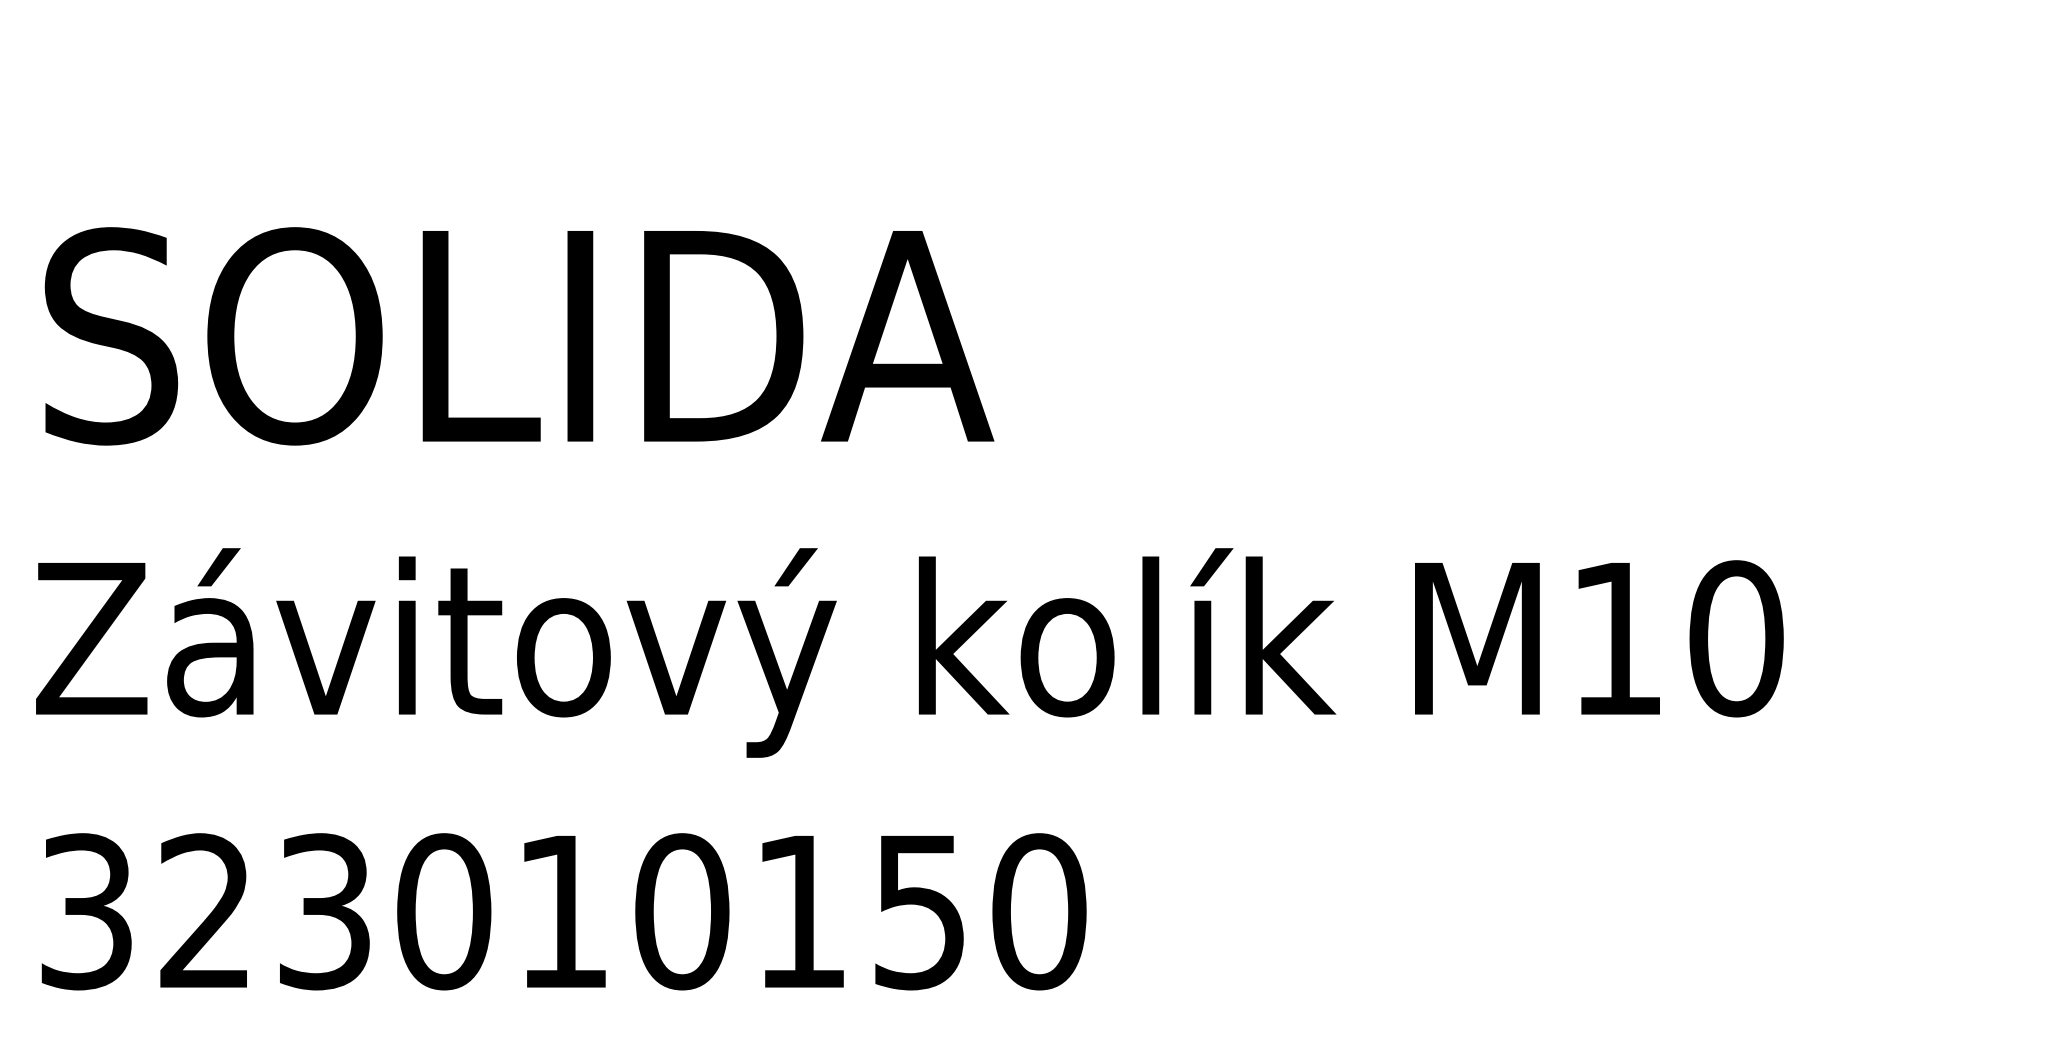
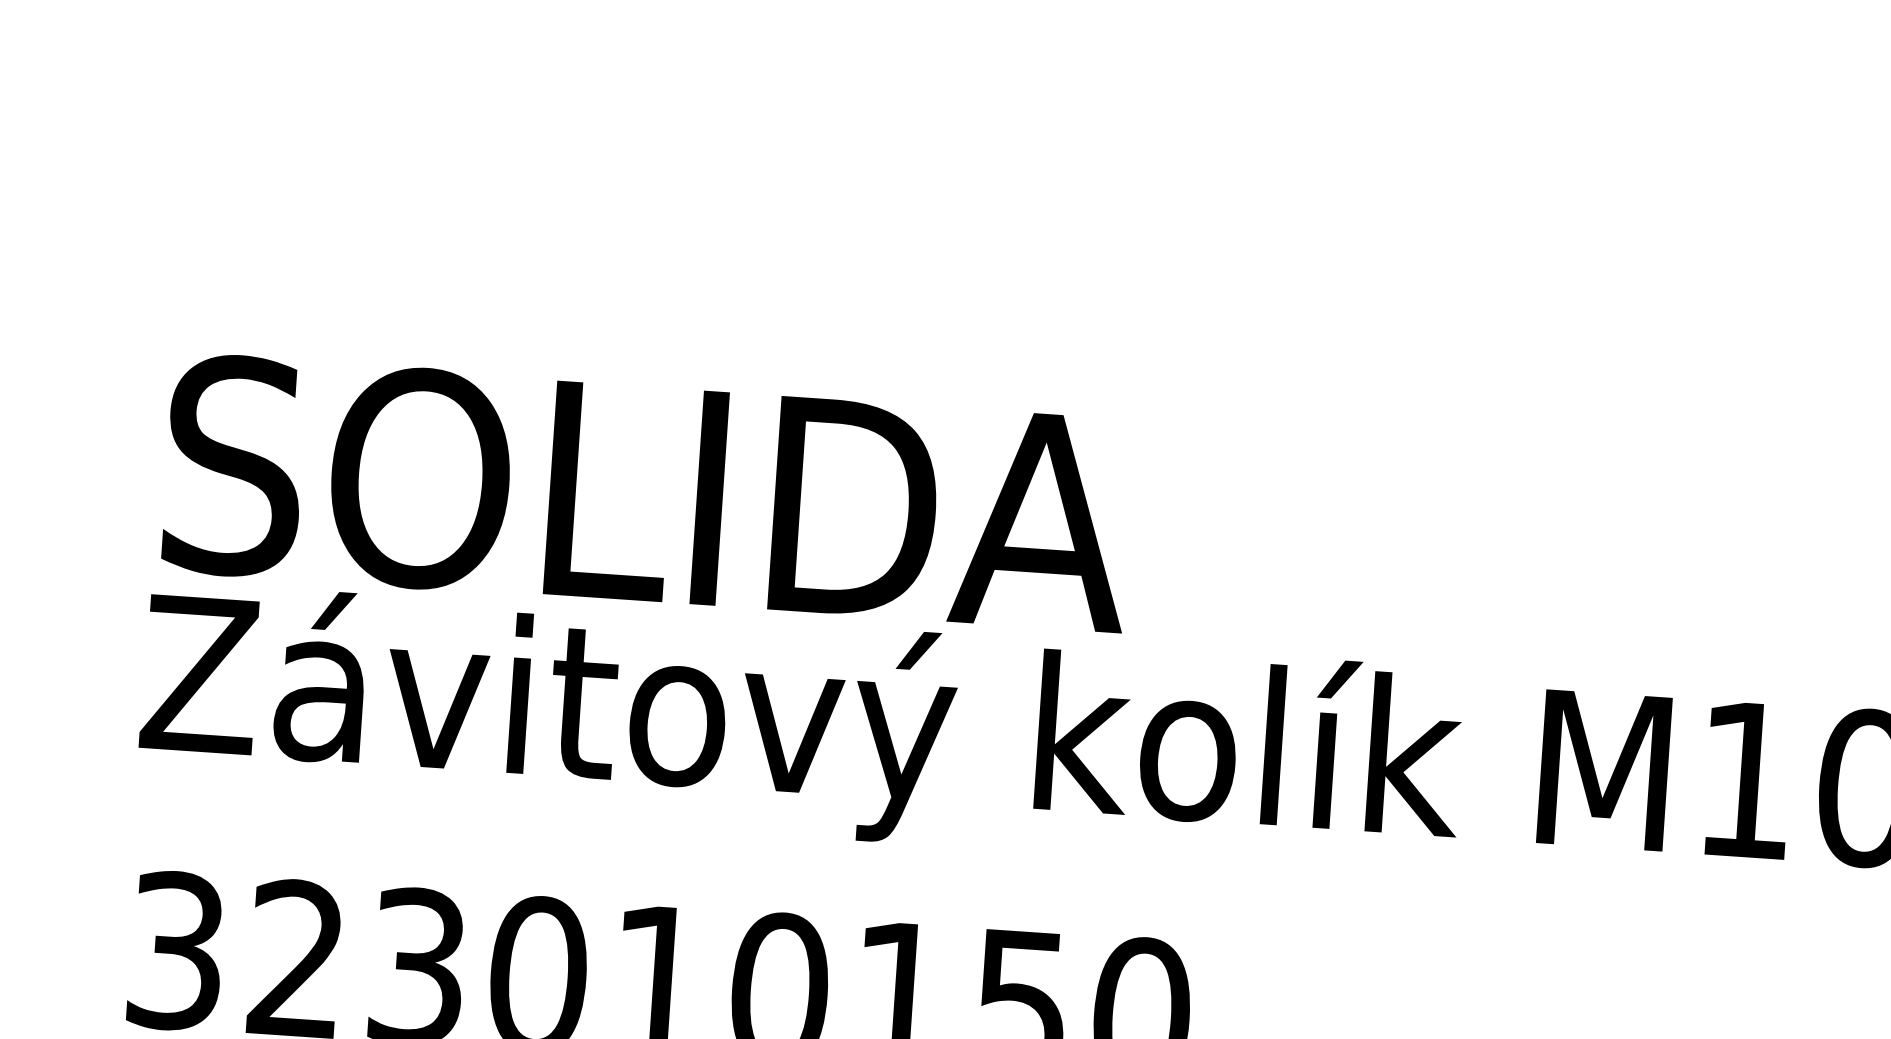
text: (519, 336) -> (648, 494), moved

